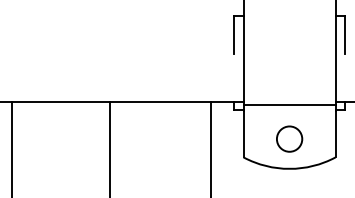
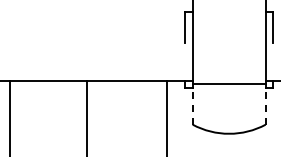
line: (243, 134) -> (192, 106), solid -> dashed
line: (335, 134) -> (265, 106), solid -> dashed
circle: (289, 139) -> (229, 110), removed

